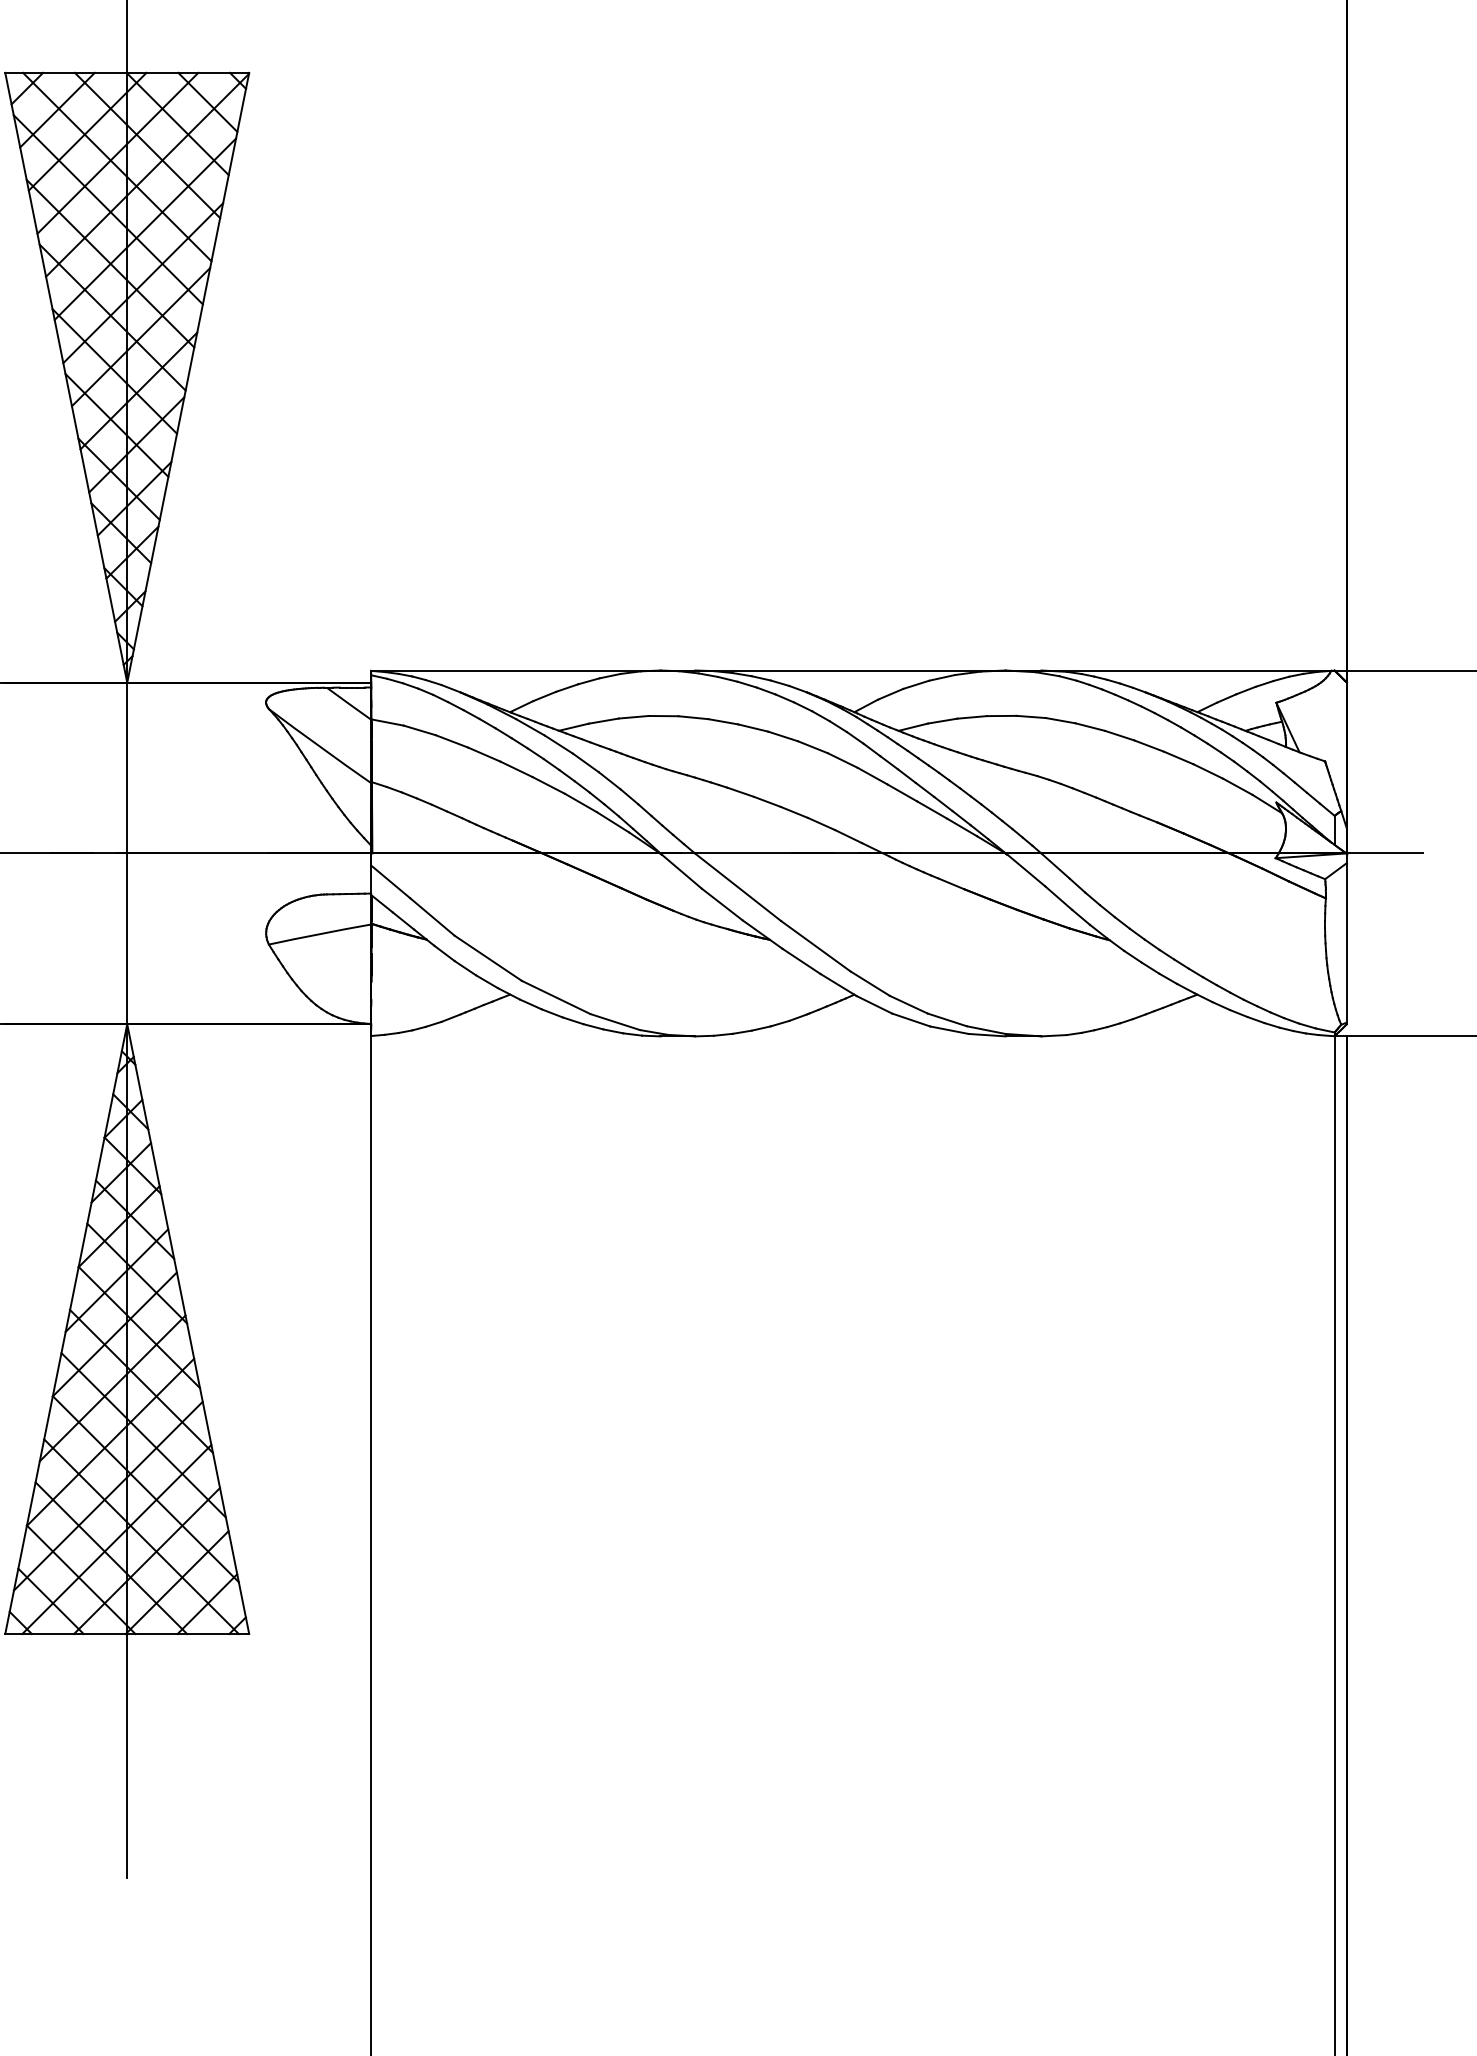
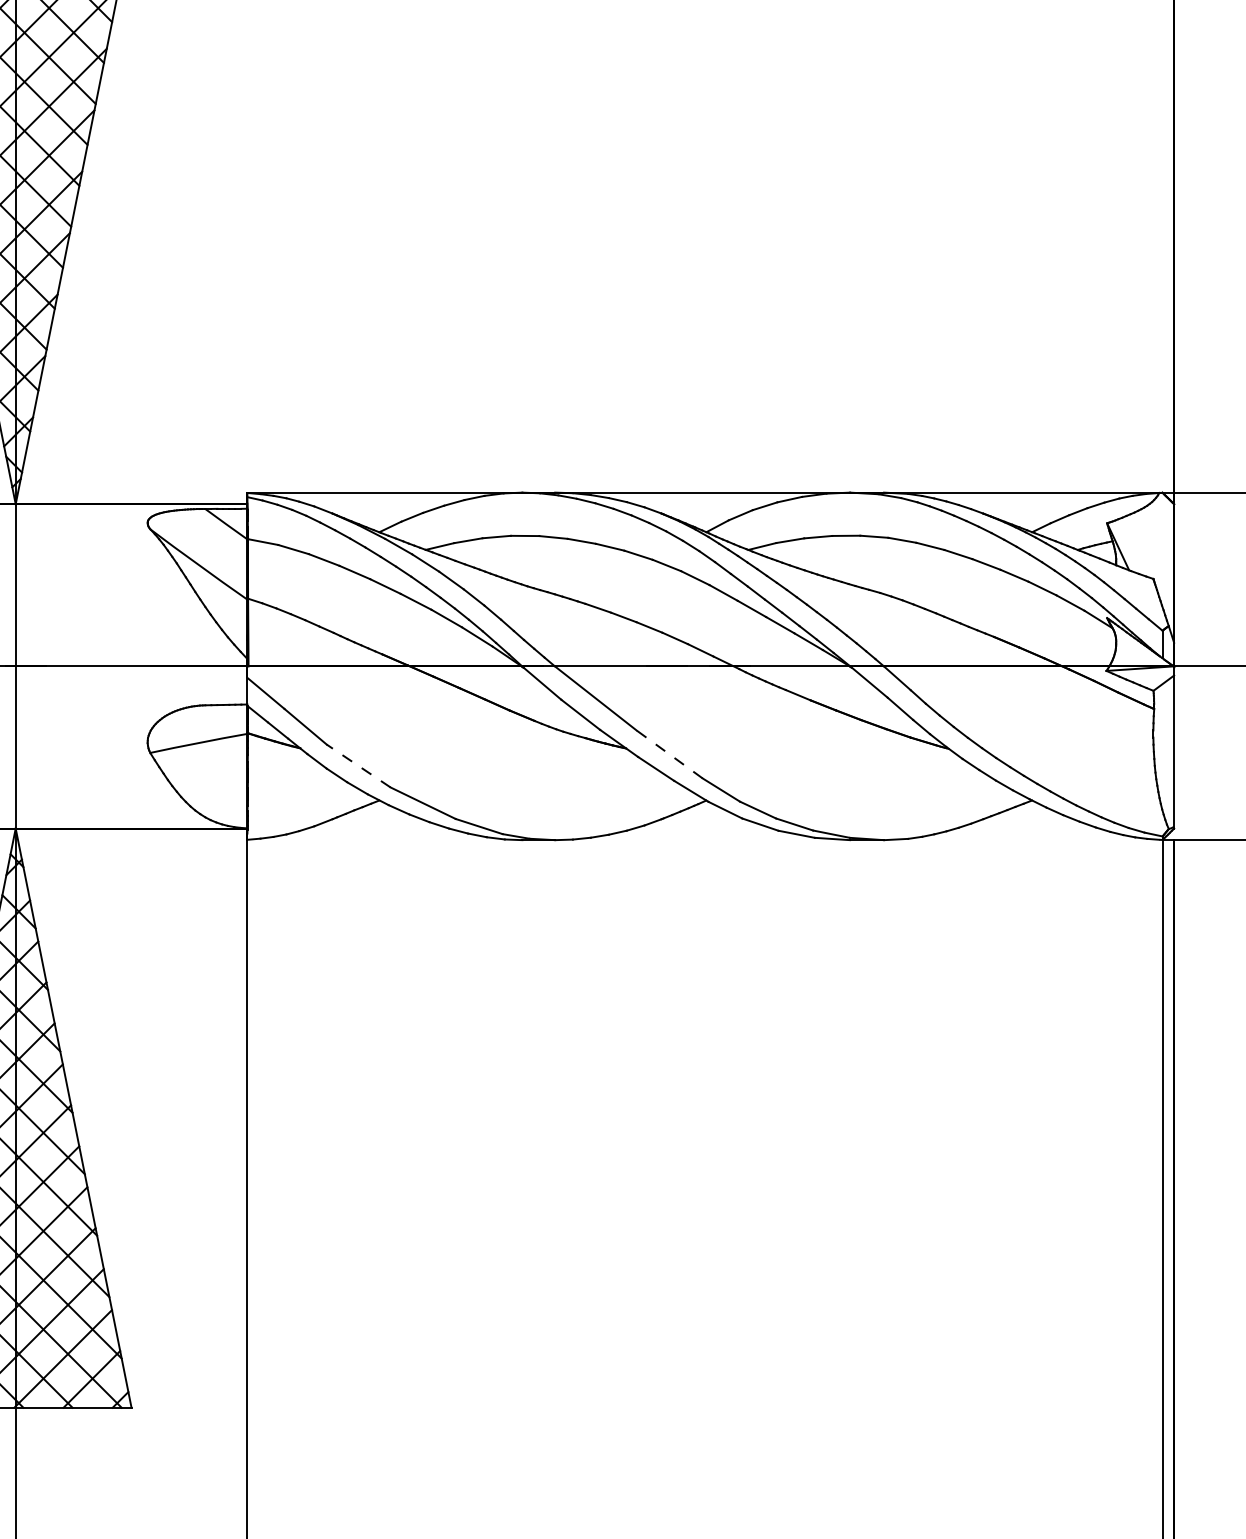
line: (815, 946) -> (669, 754), solid -> dashed
line: (487, 958) -> (357, 766), solid -> dashed

